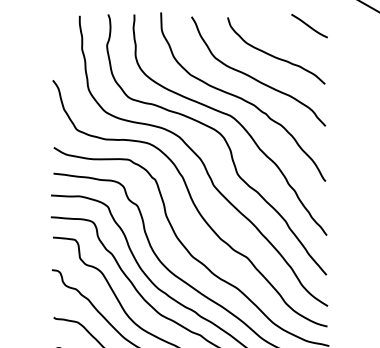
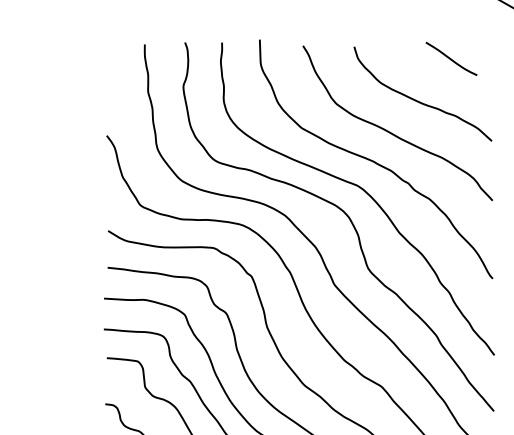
curve: (309, 26) -> (451, 59), moved

